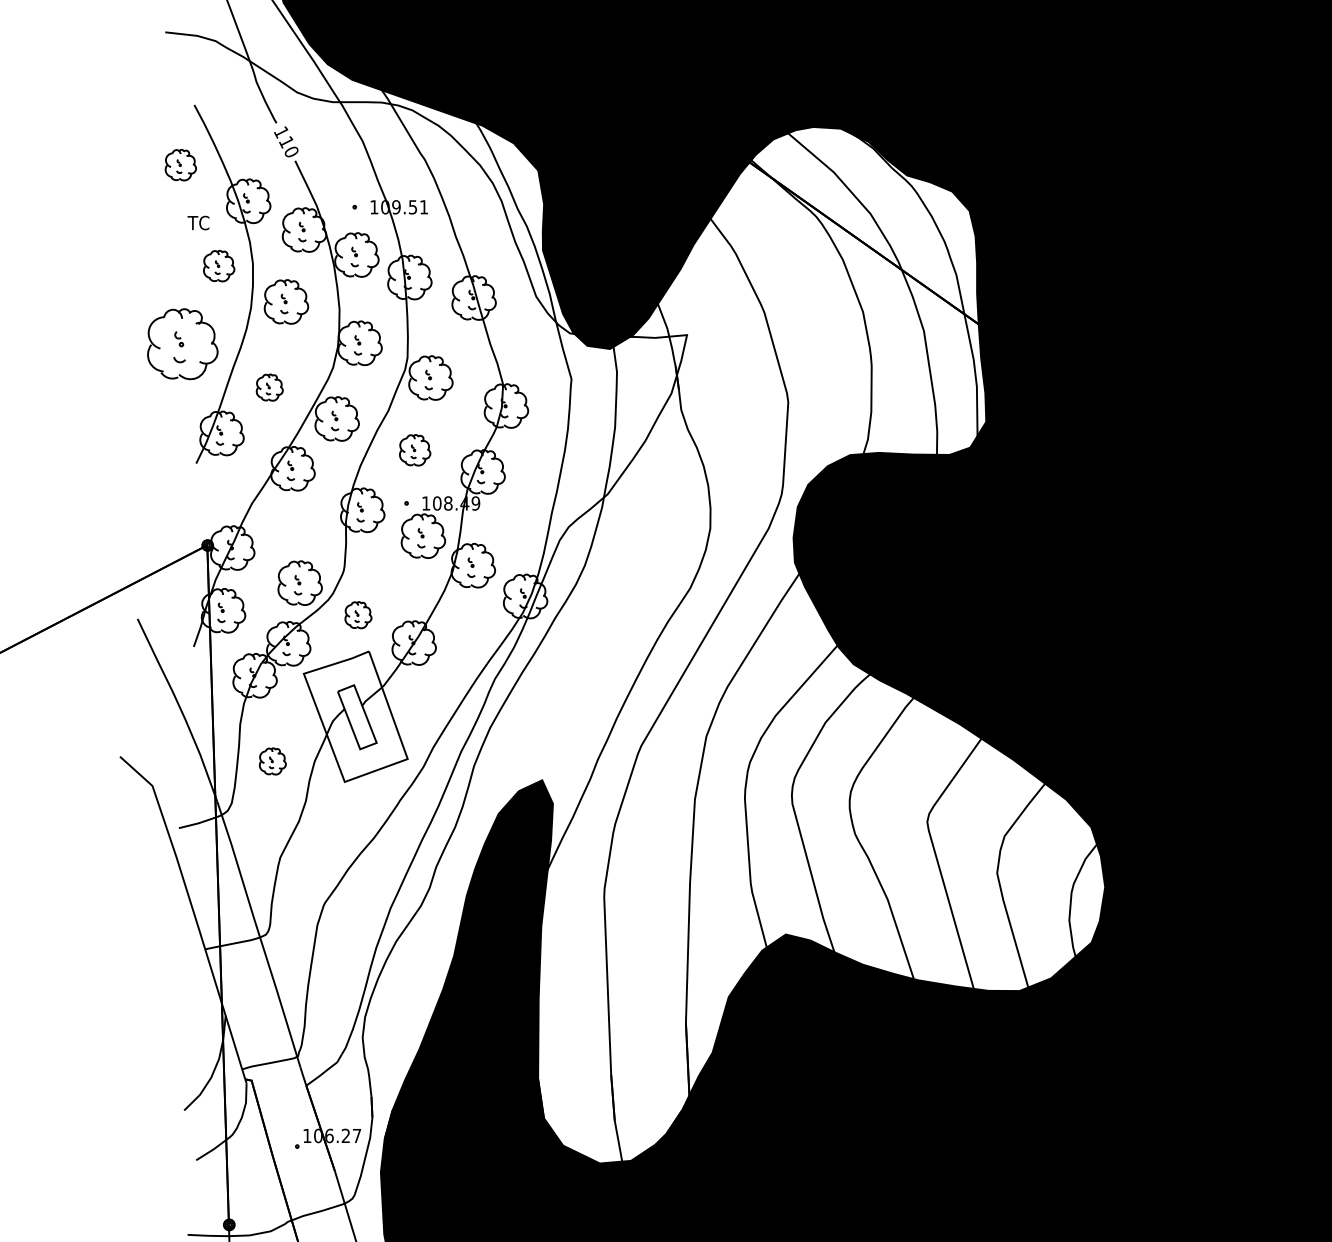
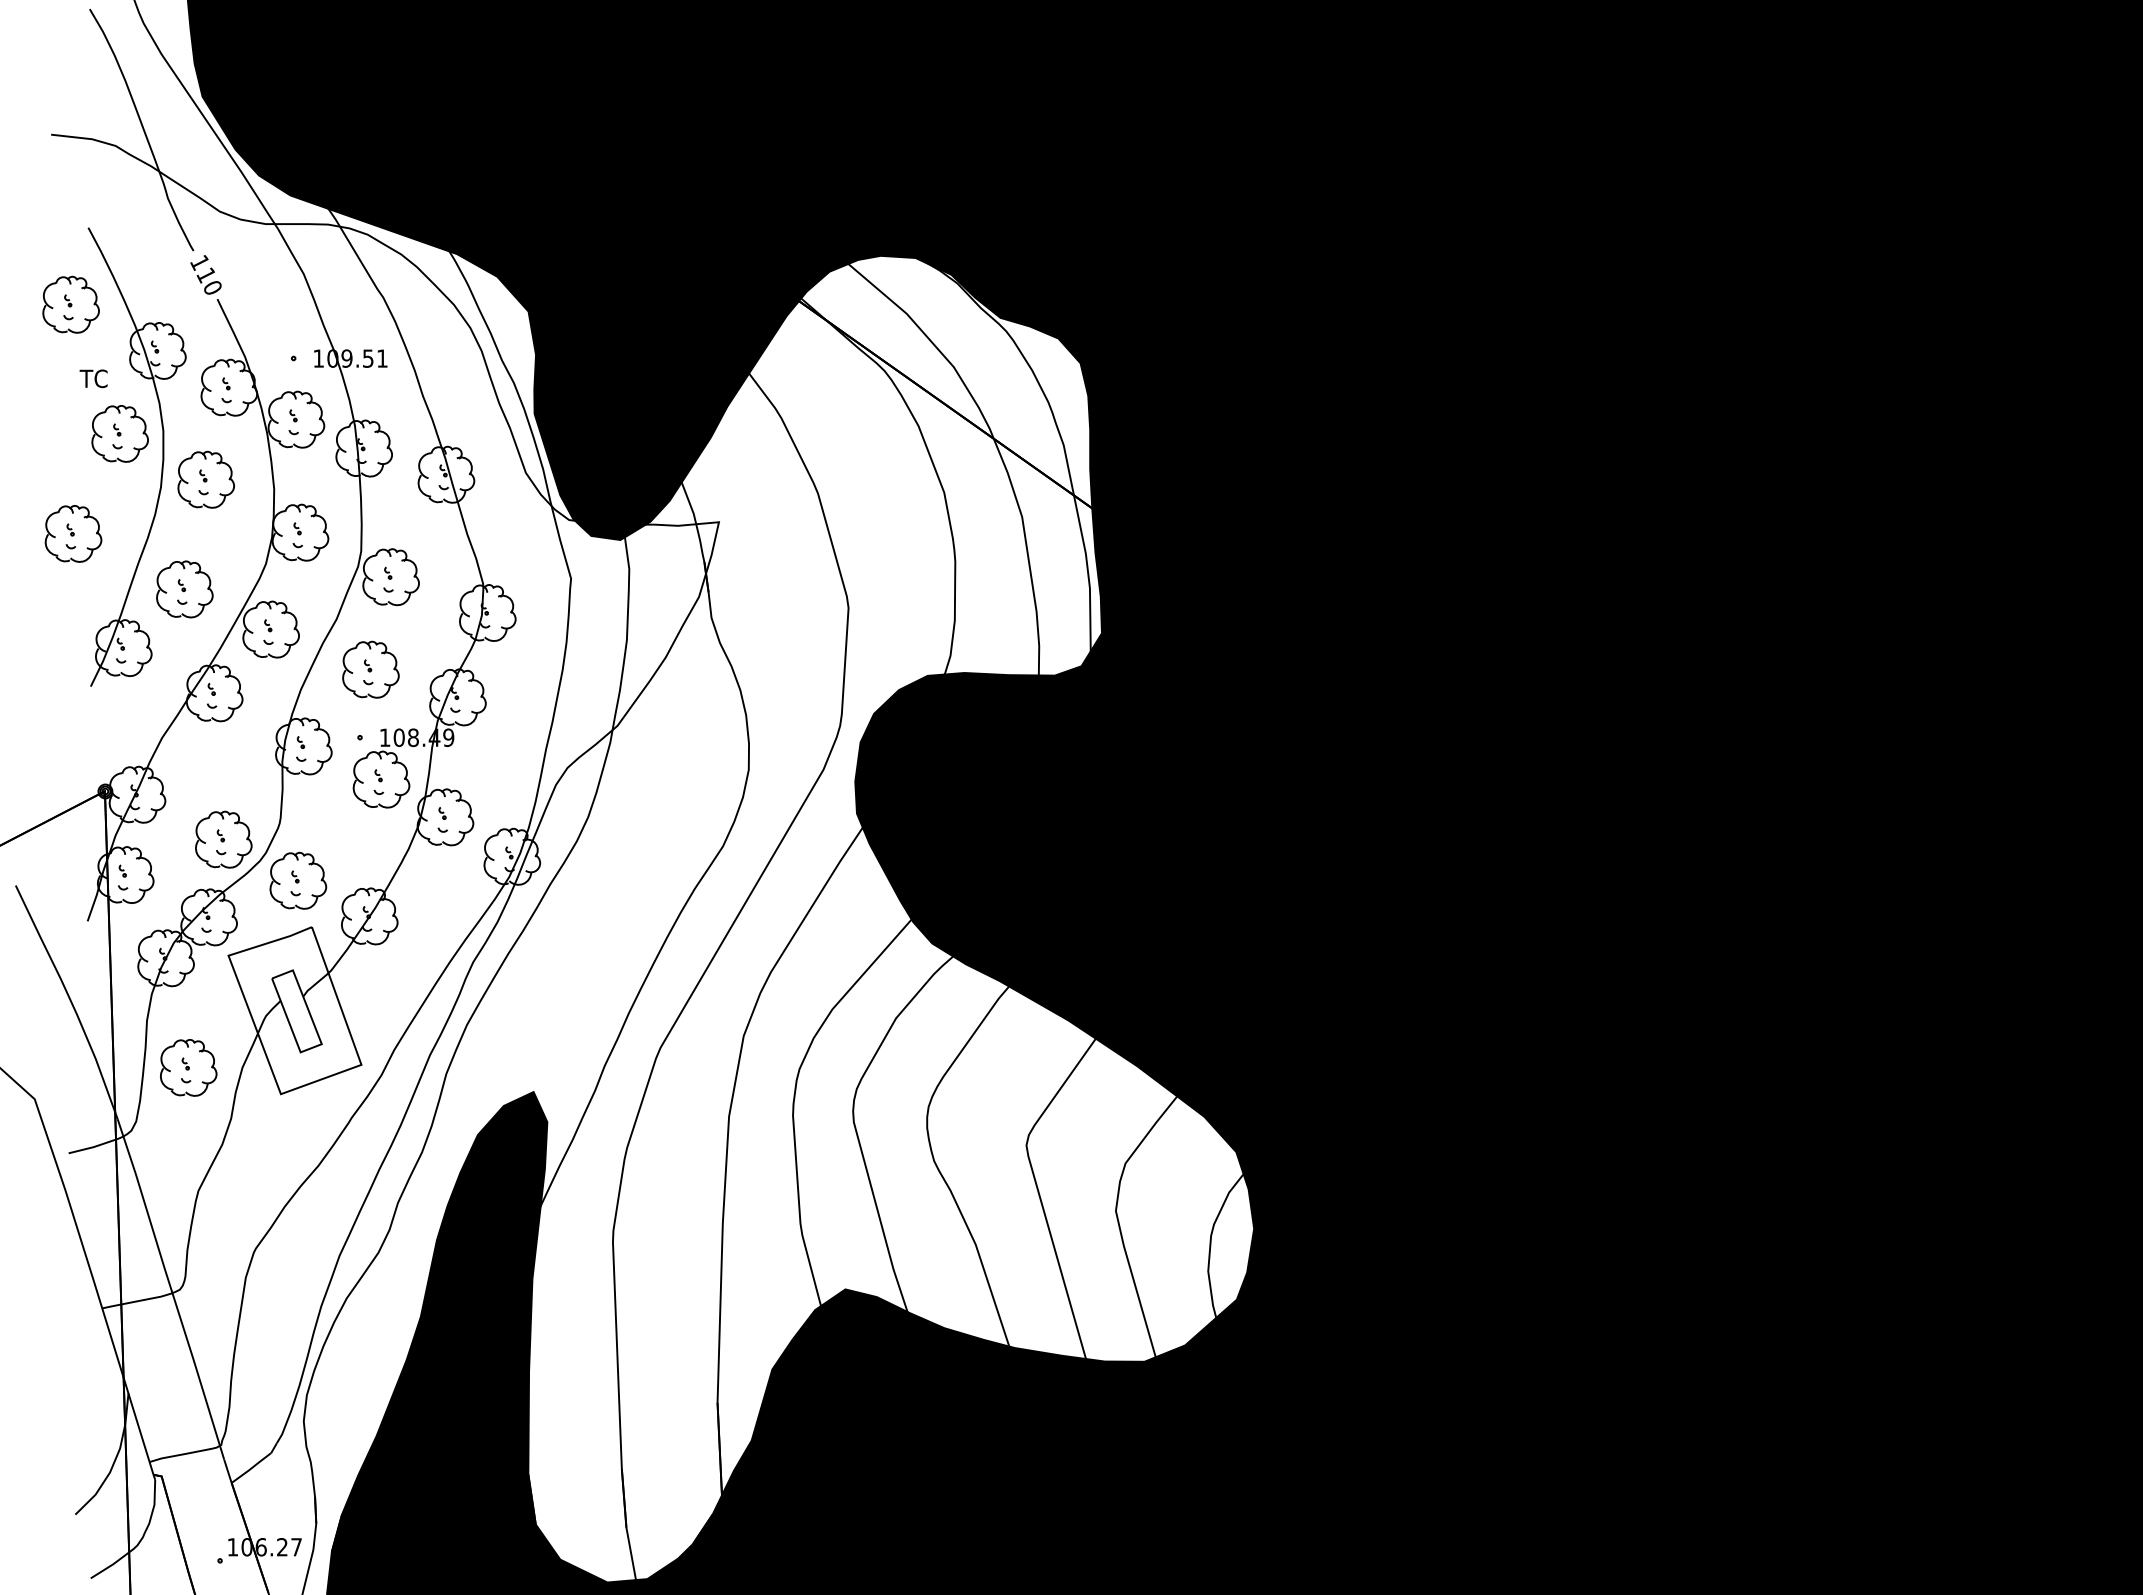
part: (180, 165) -> (70, 304), size x1.43
part: (218, 265) -> (119, 433), size x1.43
part: (182, 343) -> (73, 533), size x0.62
part: (269, 387) -> (184, 589), size x1.67
part: (414, 450) -> (370, 669), size x1.43
part: (358, 615) -> (298, 880), size x1.67
part: (272, 761) -> (188, 1067), size x1.67

